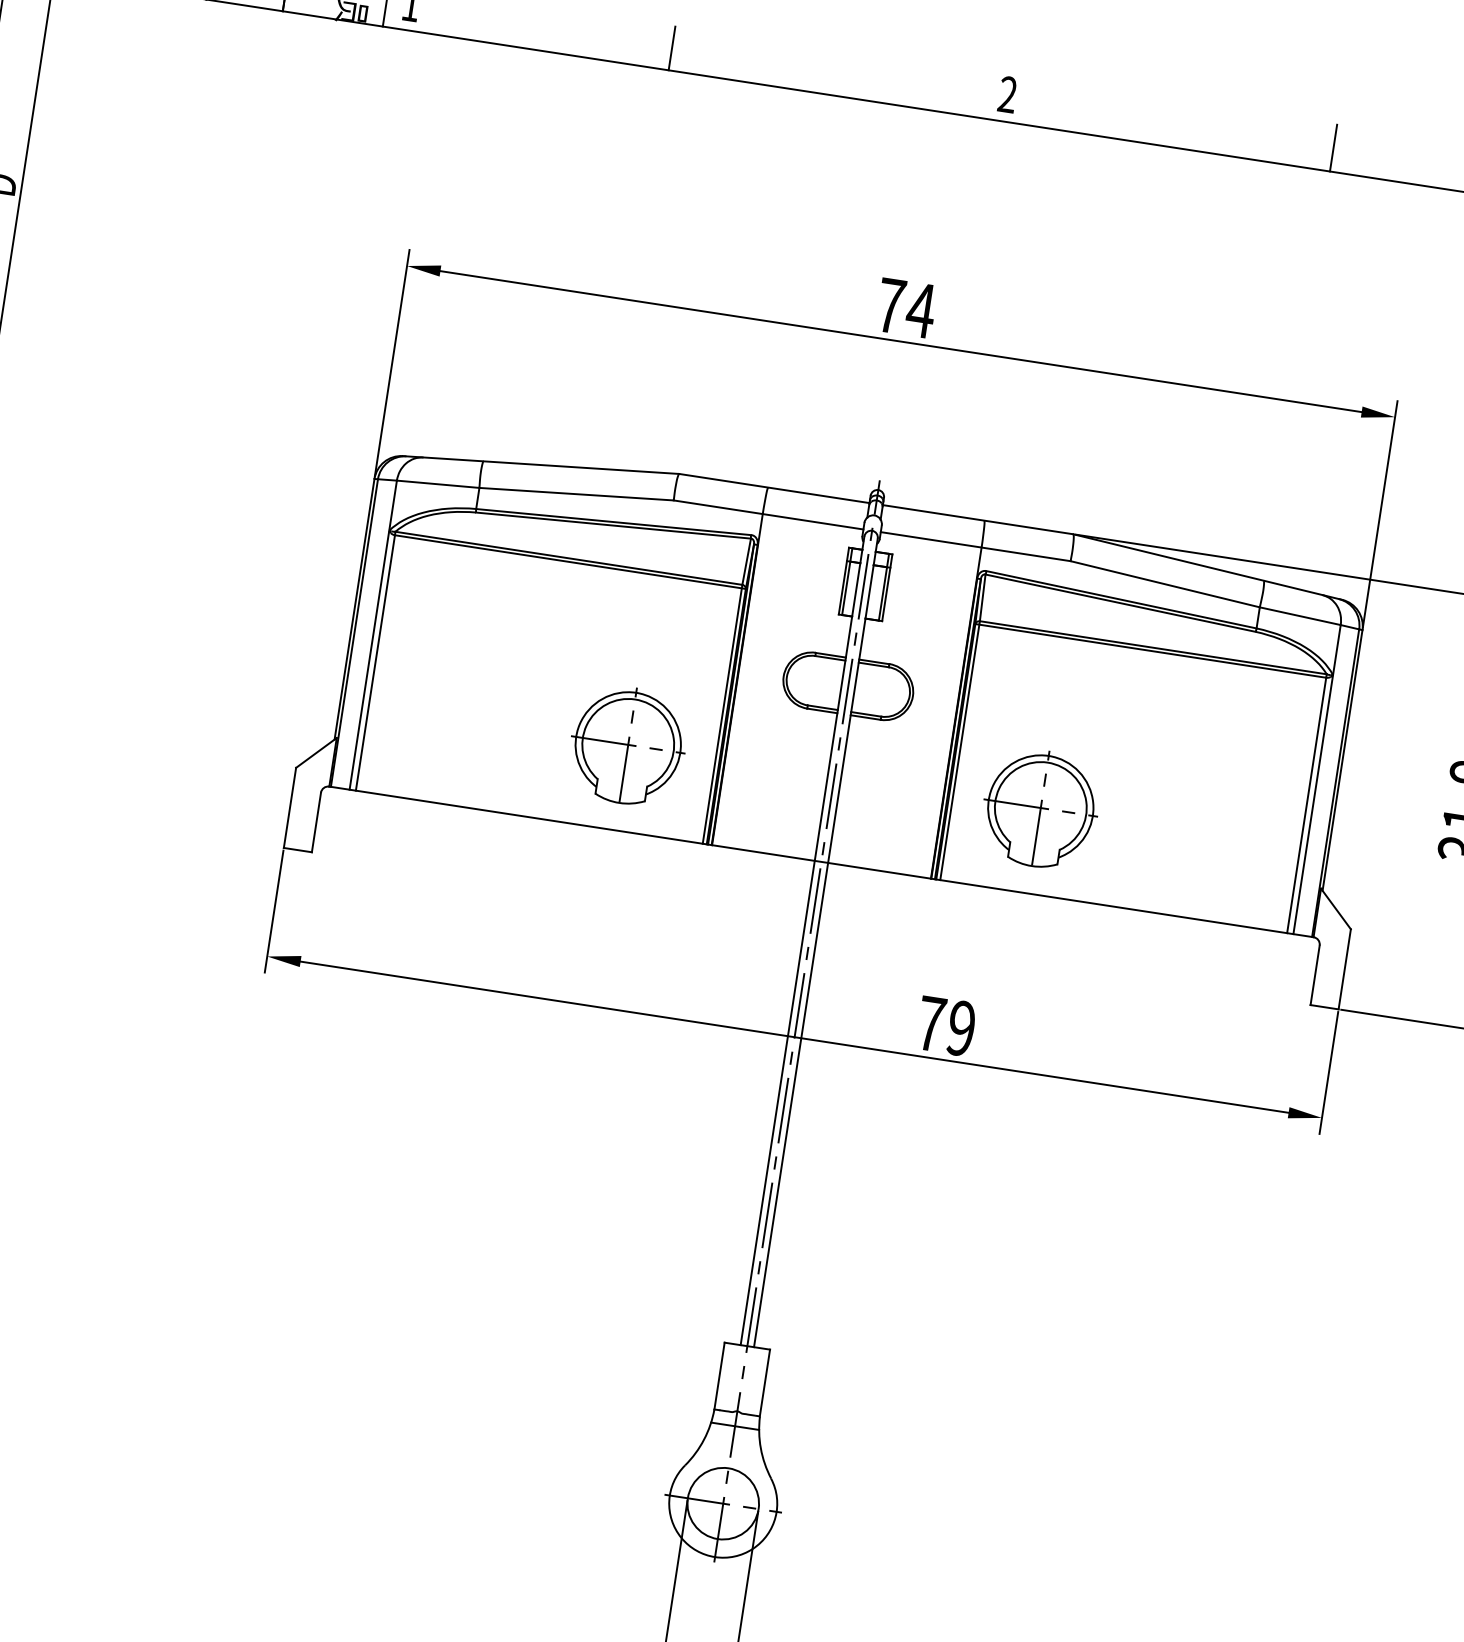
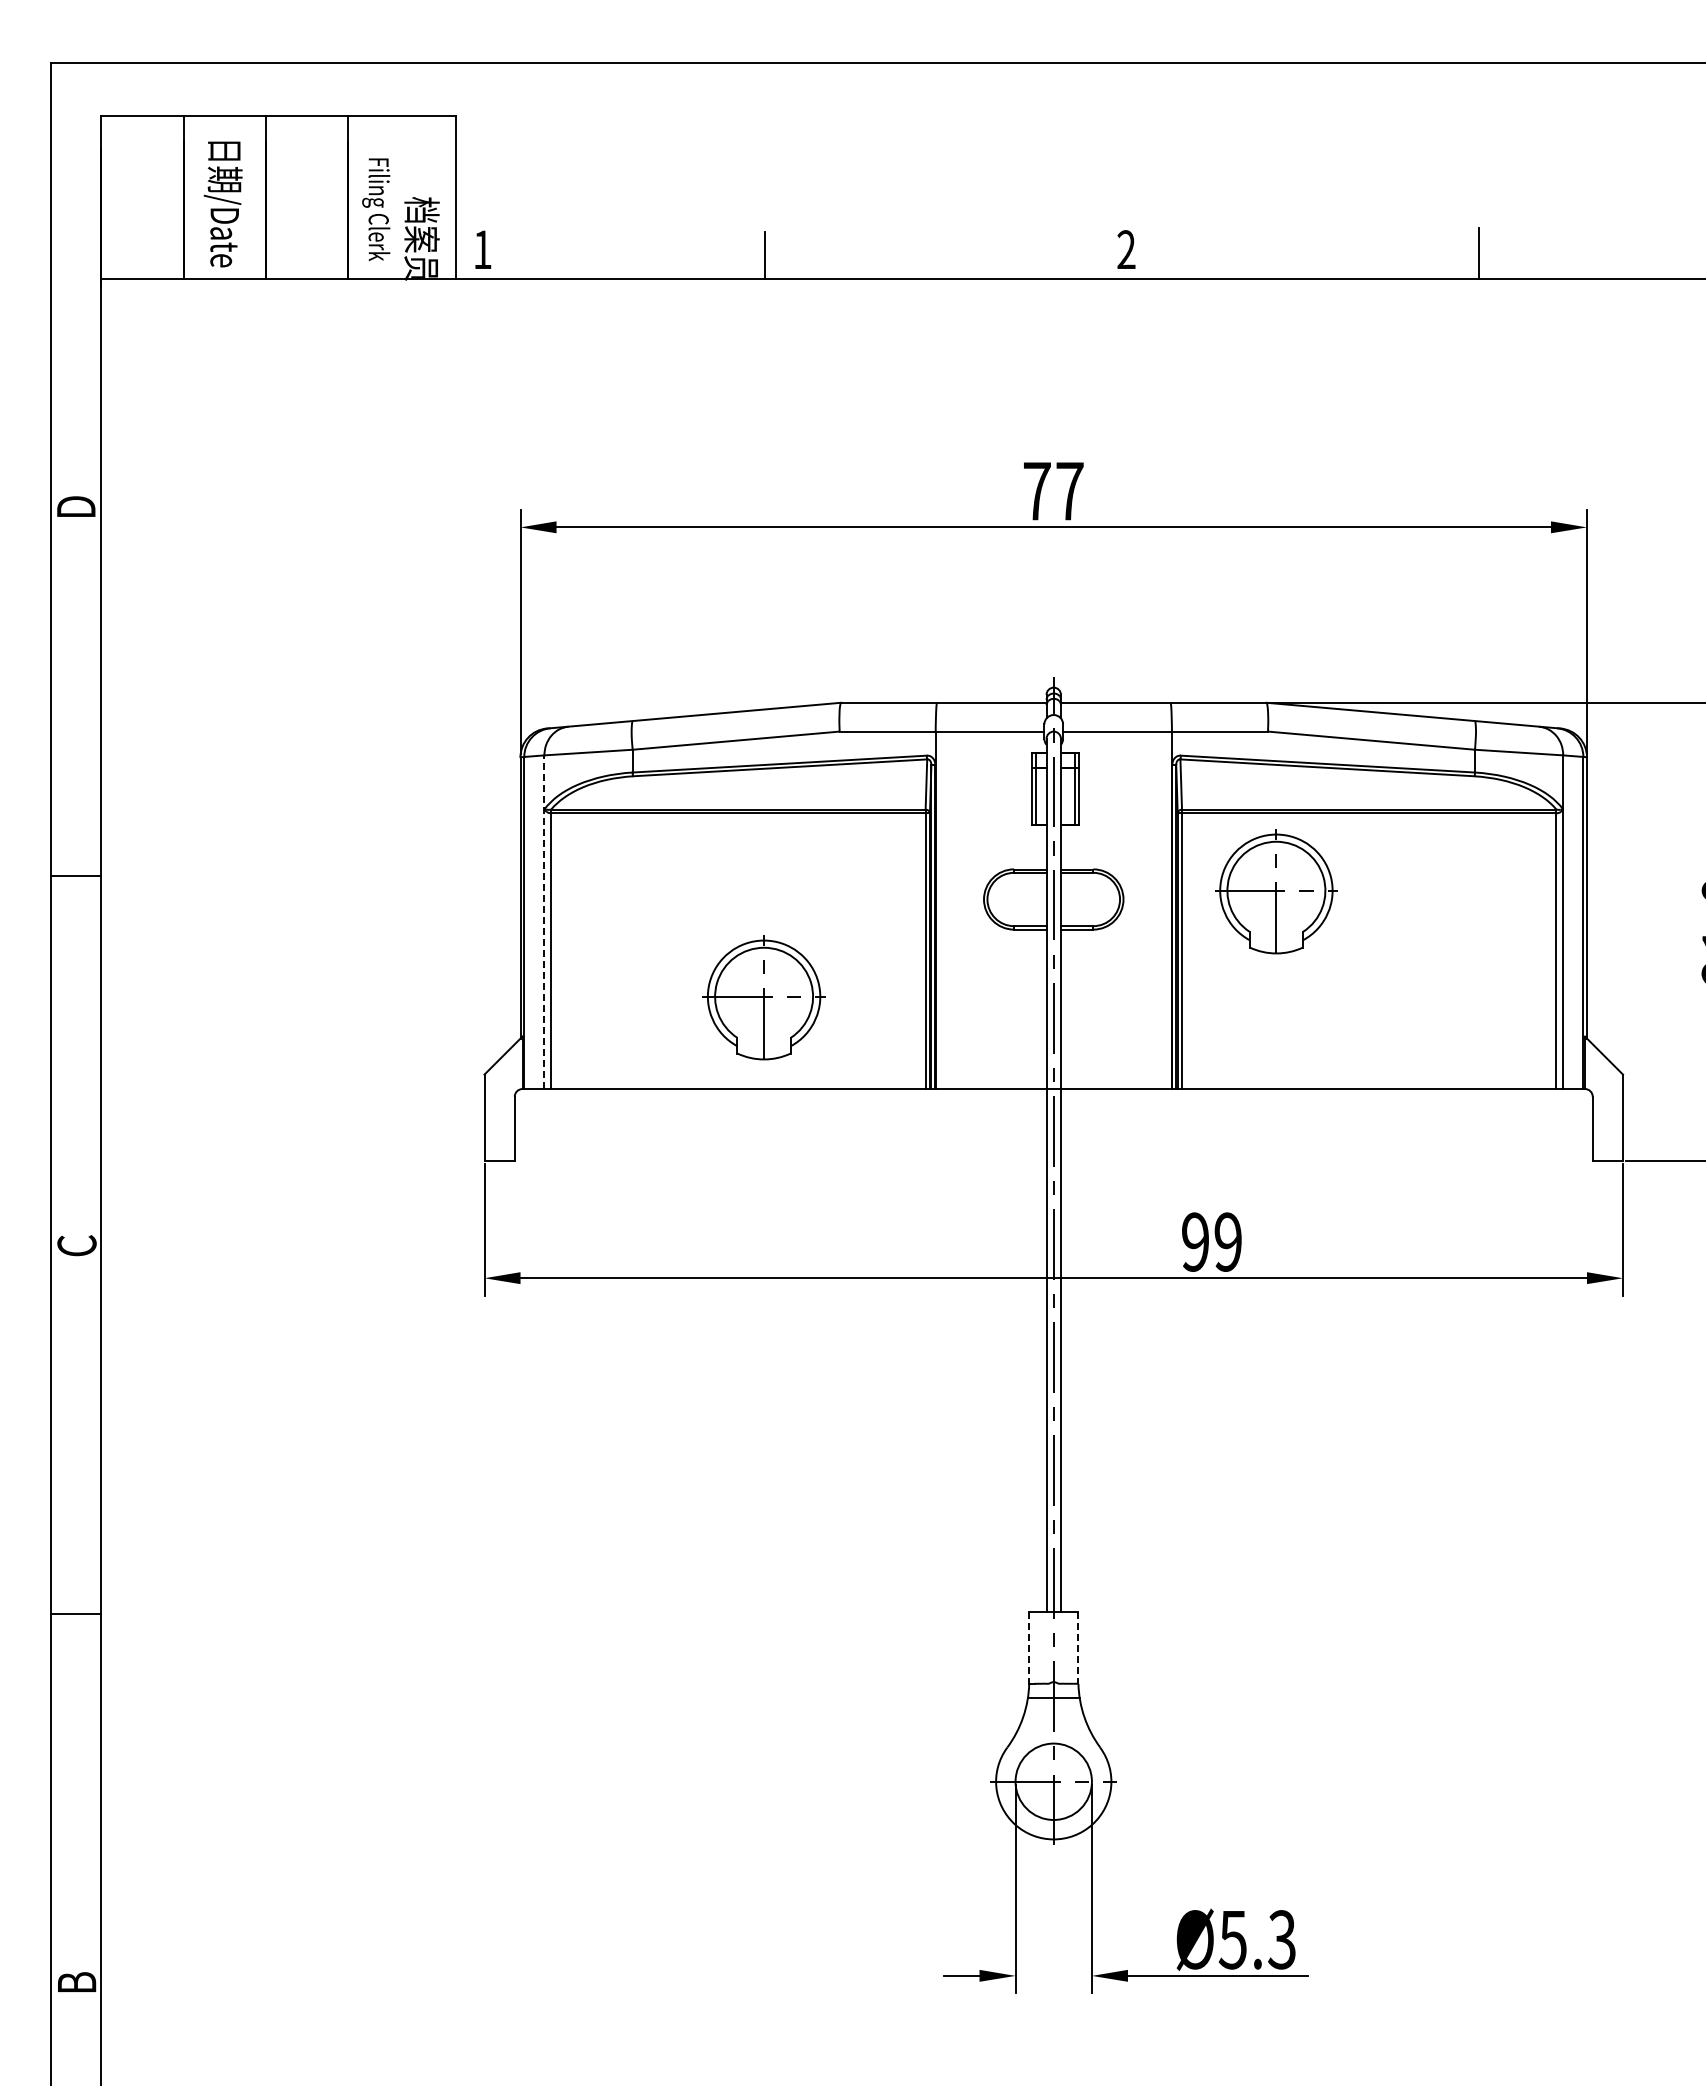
text: (920, 310) -> (1069, 491), 74 -> 77
line: (373, 635) -> (544, 922), solid -> dashed
part: (627, 745) -> (763, 997), moved
part: (1040, 808) -> (1276, 891), moved
text: (931, 1023) -> (1195, 1241), 79 -> 99
line: (719, 1376) -> (1029, 1648), solid -> dashed
line: (765, 1383) -> (1078, 1648), solid -> dashed

